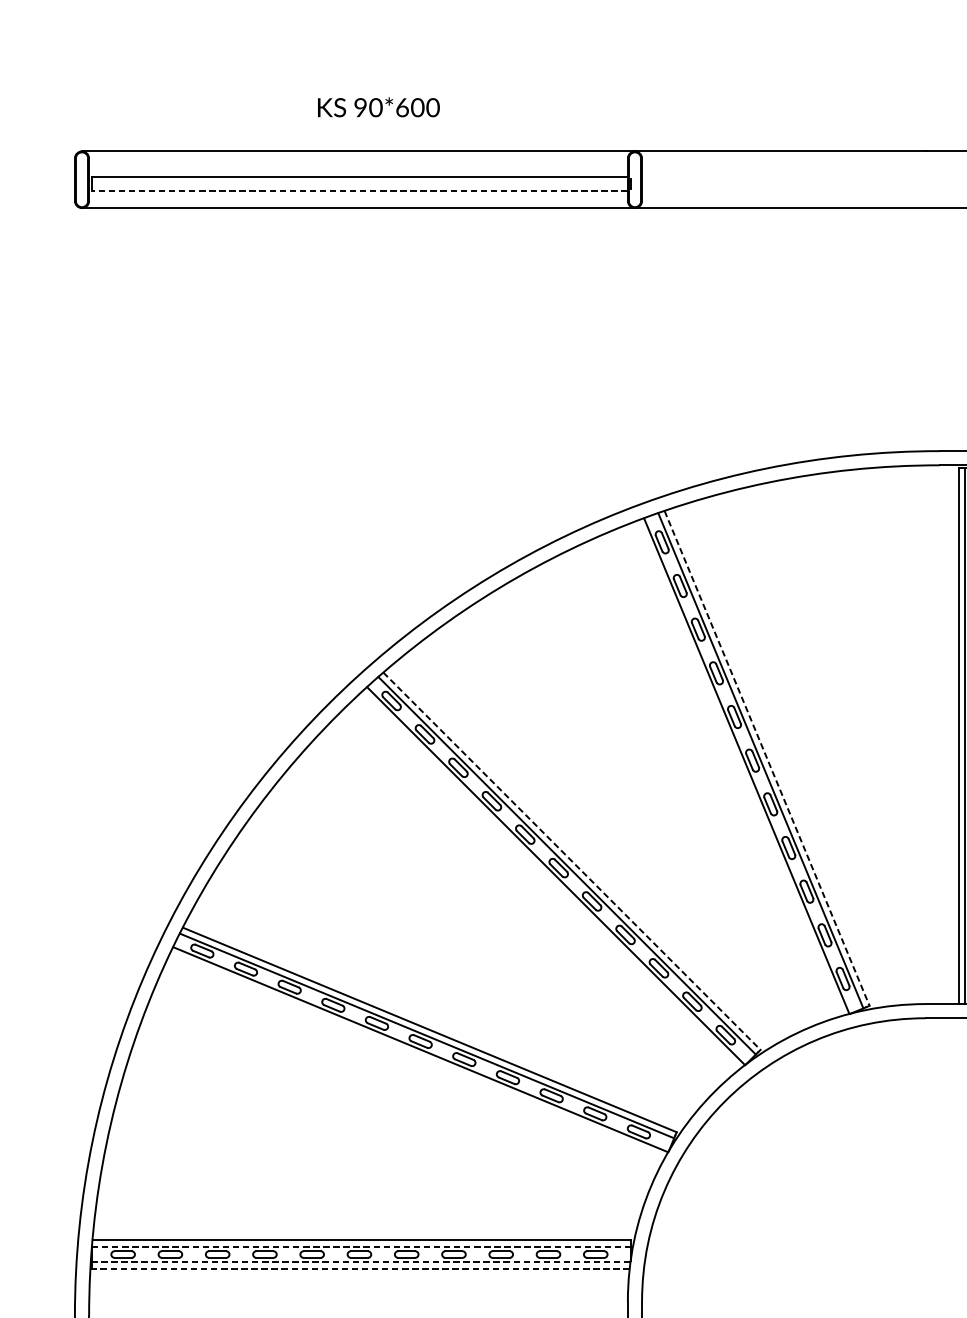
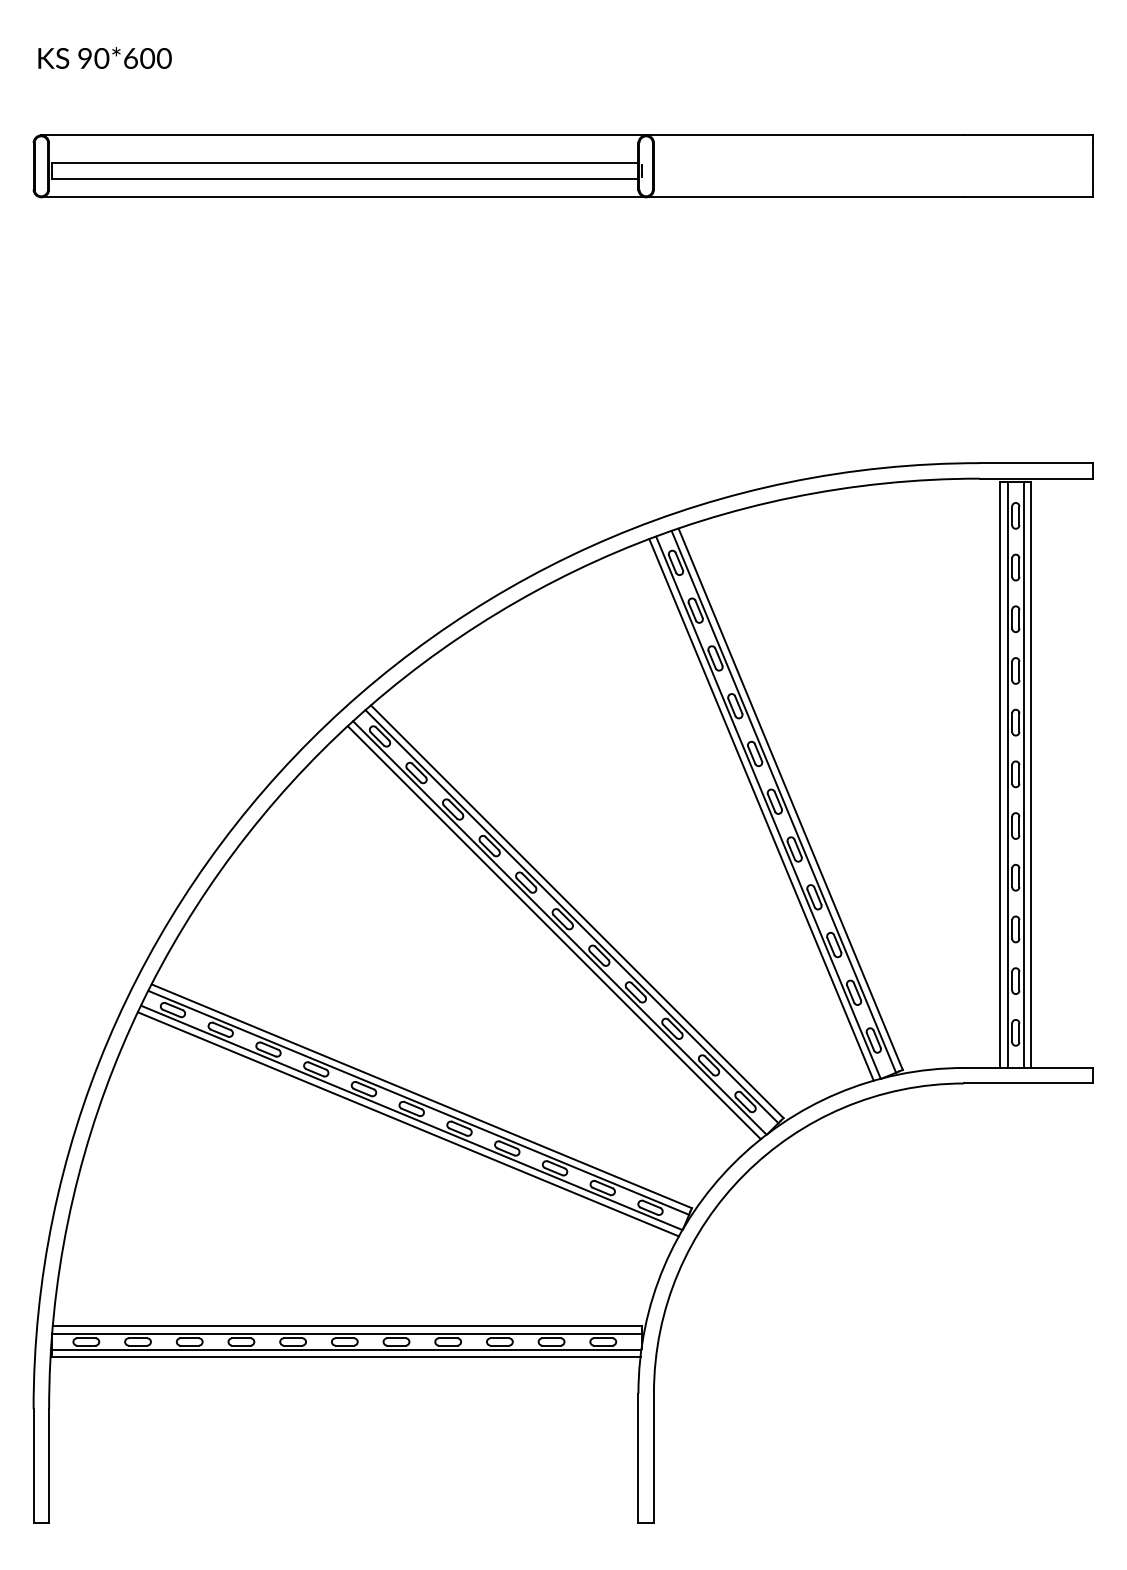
text: (378, 106) -> (104, 57), moved
line: (359, 190) -> (344, 178), dashed -> solid
line: (766, 758) -> (790, 799), dashed -> solid
line: (740, 767) -> (761, 809), added
line: (572, 861) -> (577, 911), dashed -> solid
line: (550, 880) -> (553, 932), added
line: (417, 1055) -> (408, 1124), added
line: (360, 1246) -> (346, 1333), dashed -> solid
line: (360, 1262) -> (346, 1350), dashed -> solid
line: (360, 1268) -> (345, 1357), dashed -> solid

